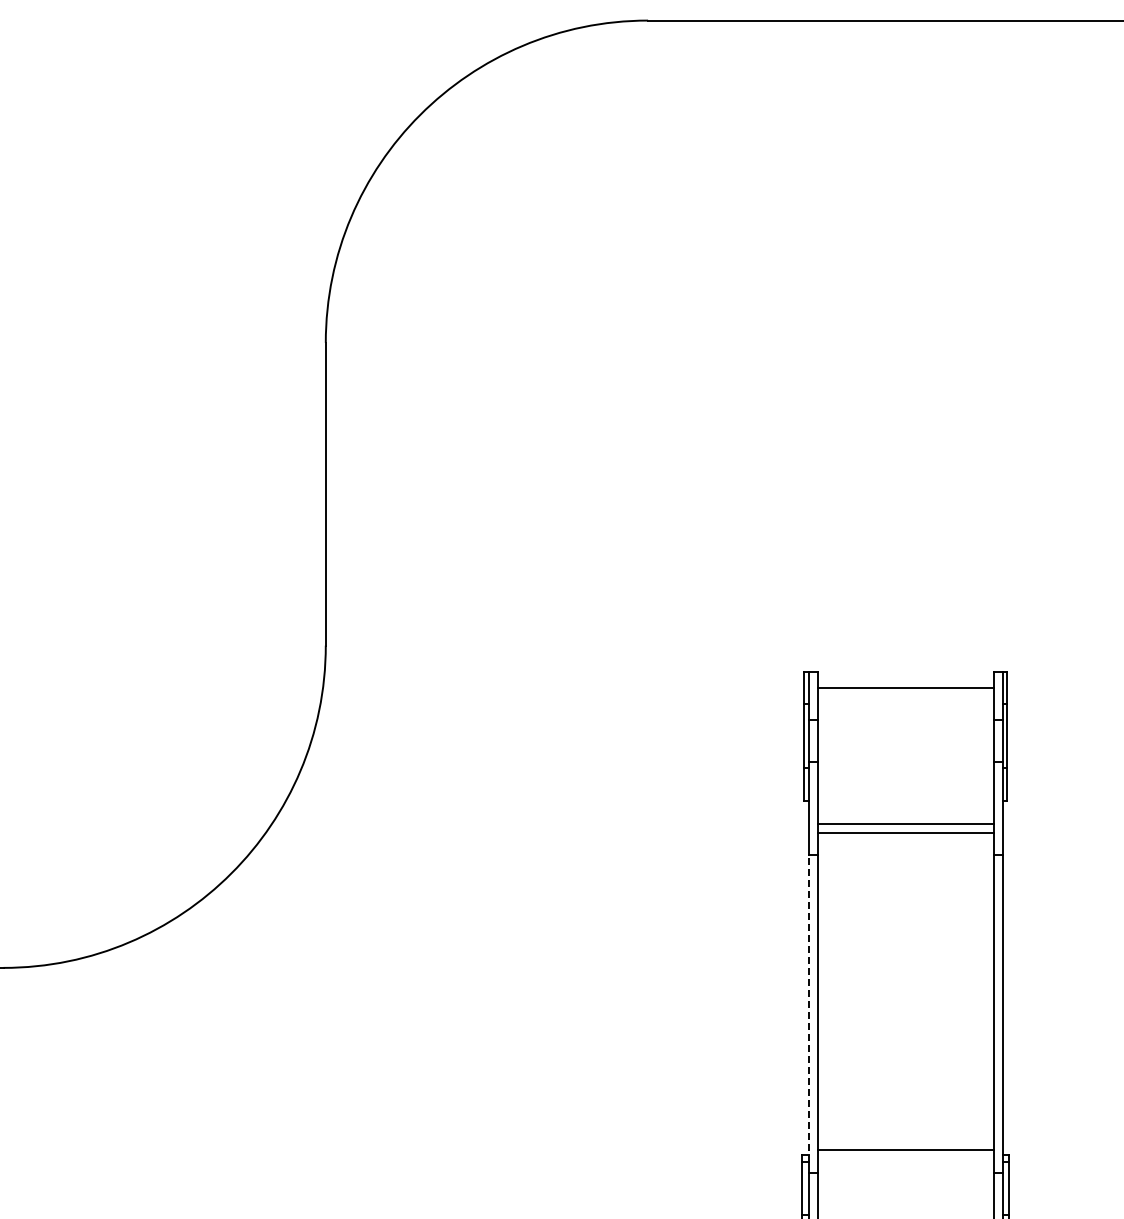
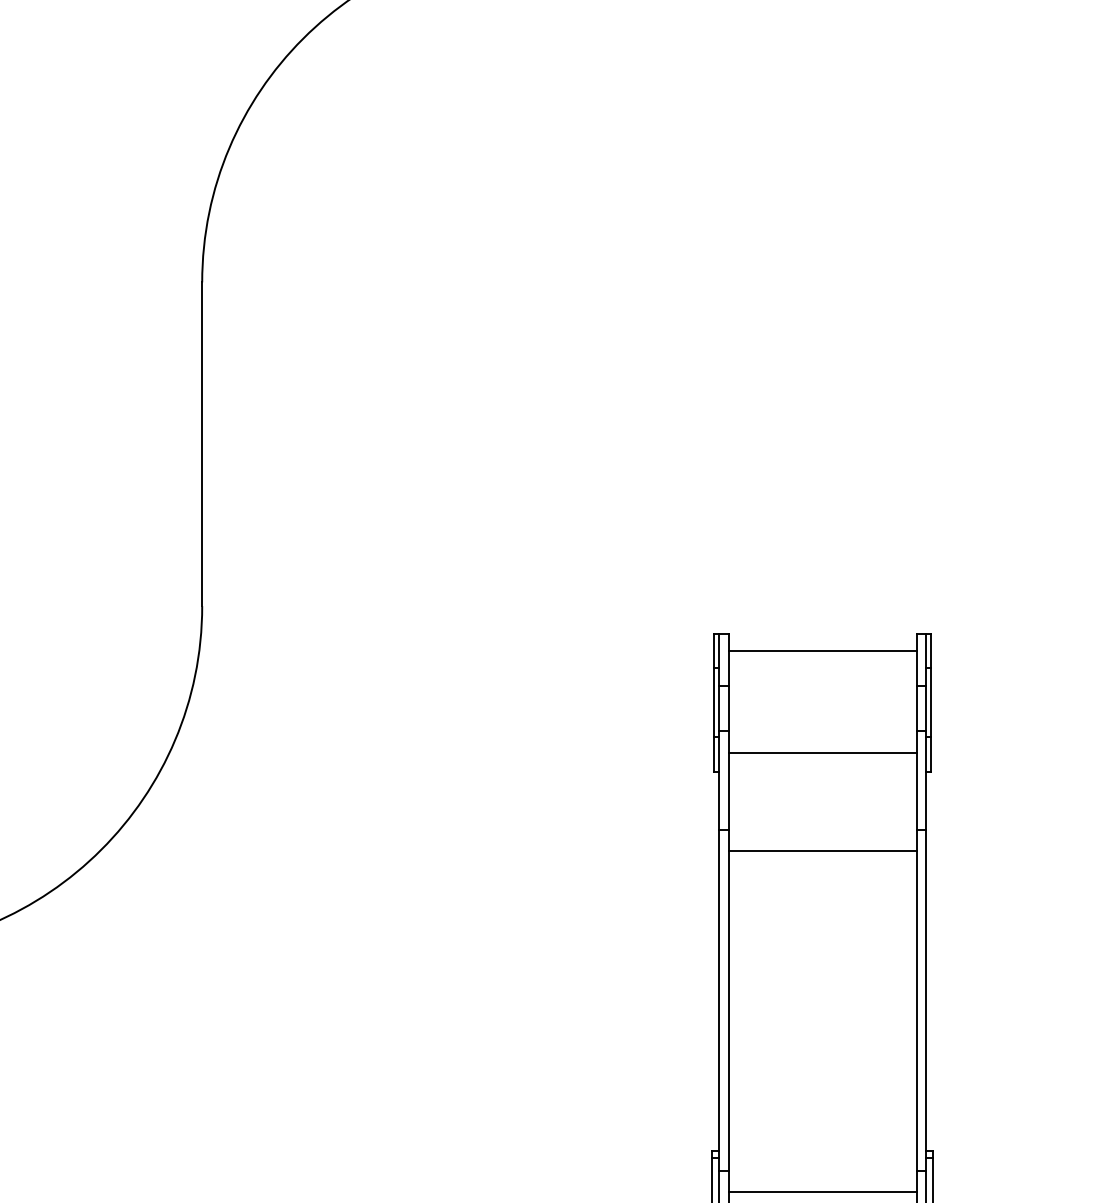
line: (905, 824) -> (822, 752), moved
line: (905, 832) -> (822, 850), moved
line: (809, 1007) -> (719, 993), dashed -> solid
line: (905, 1149) -> (822, 1192), moved

